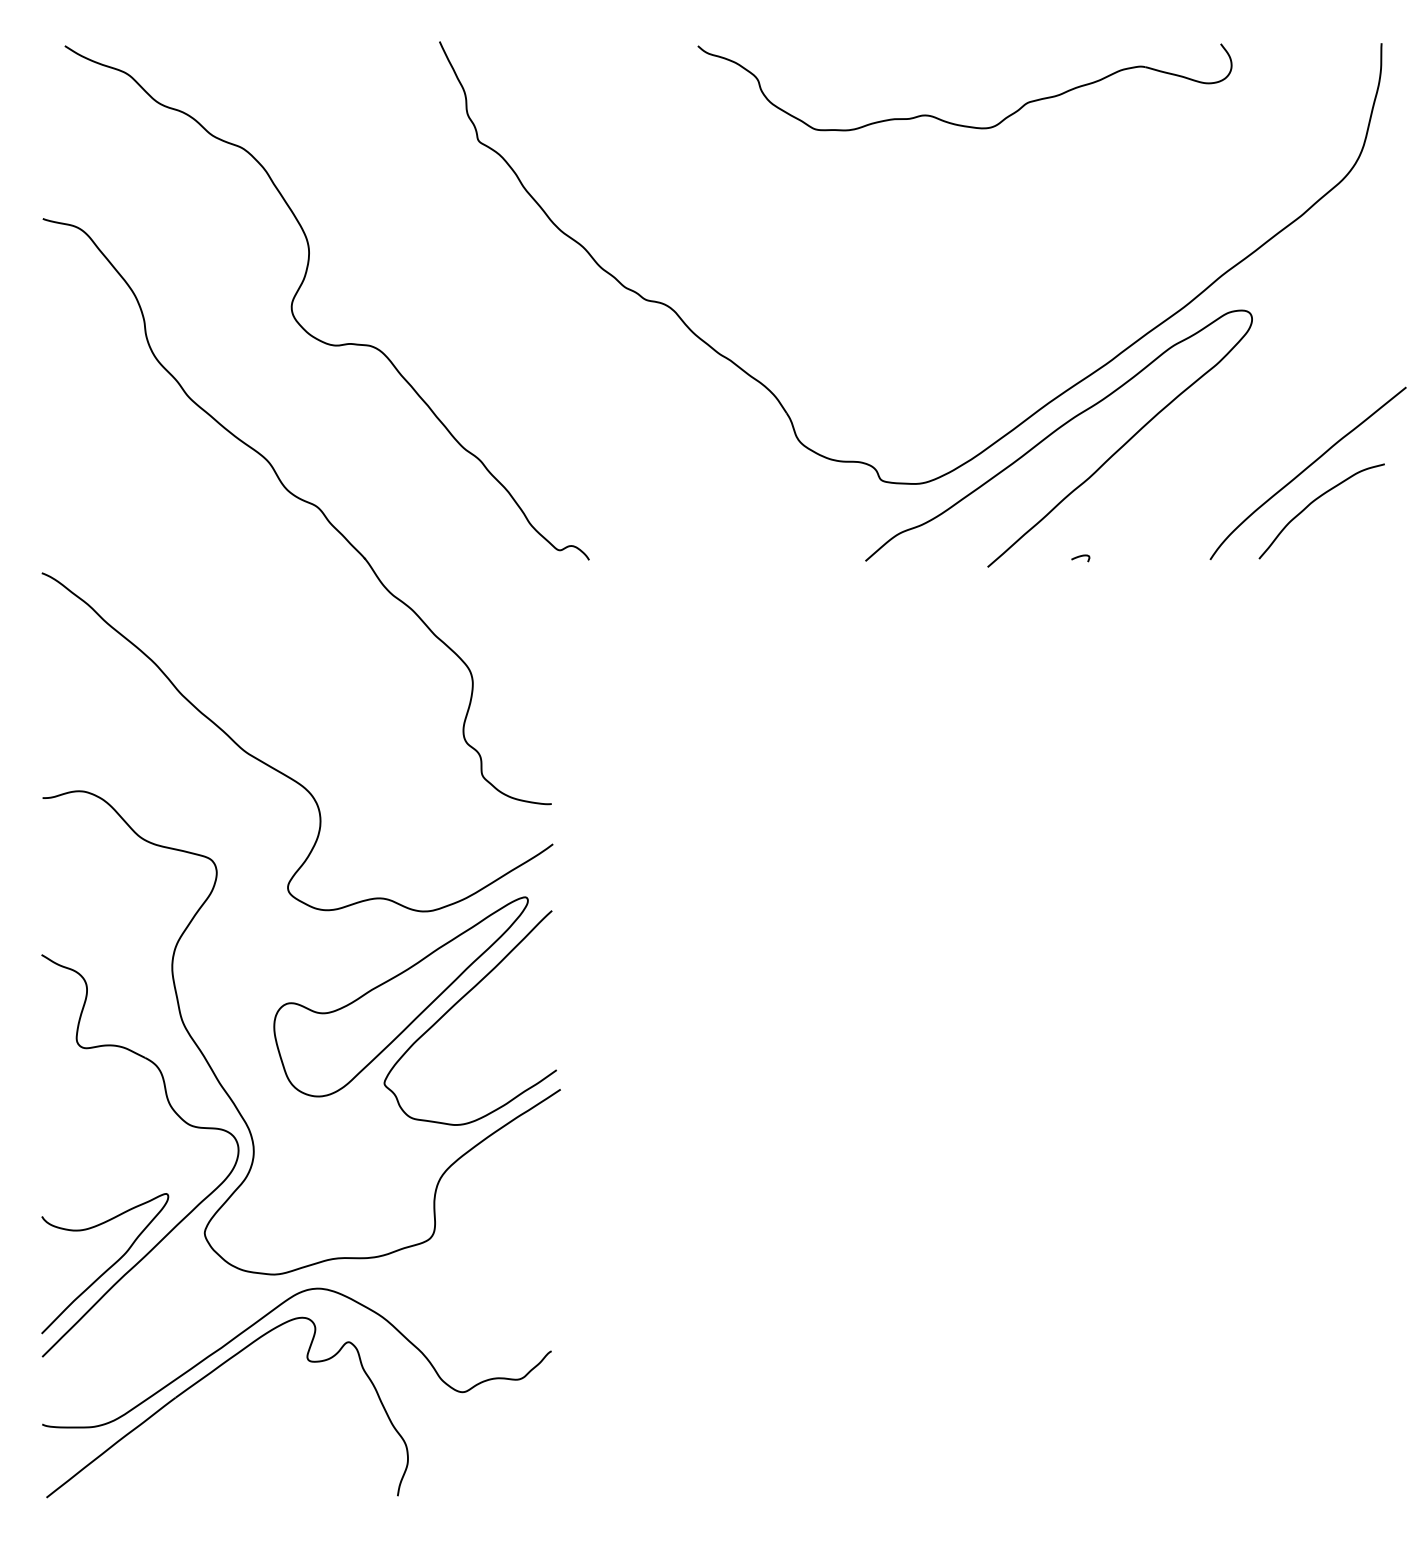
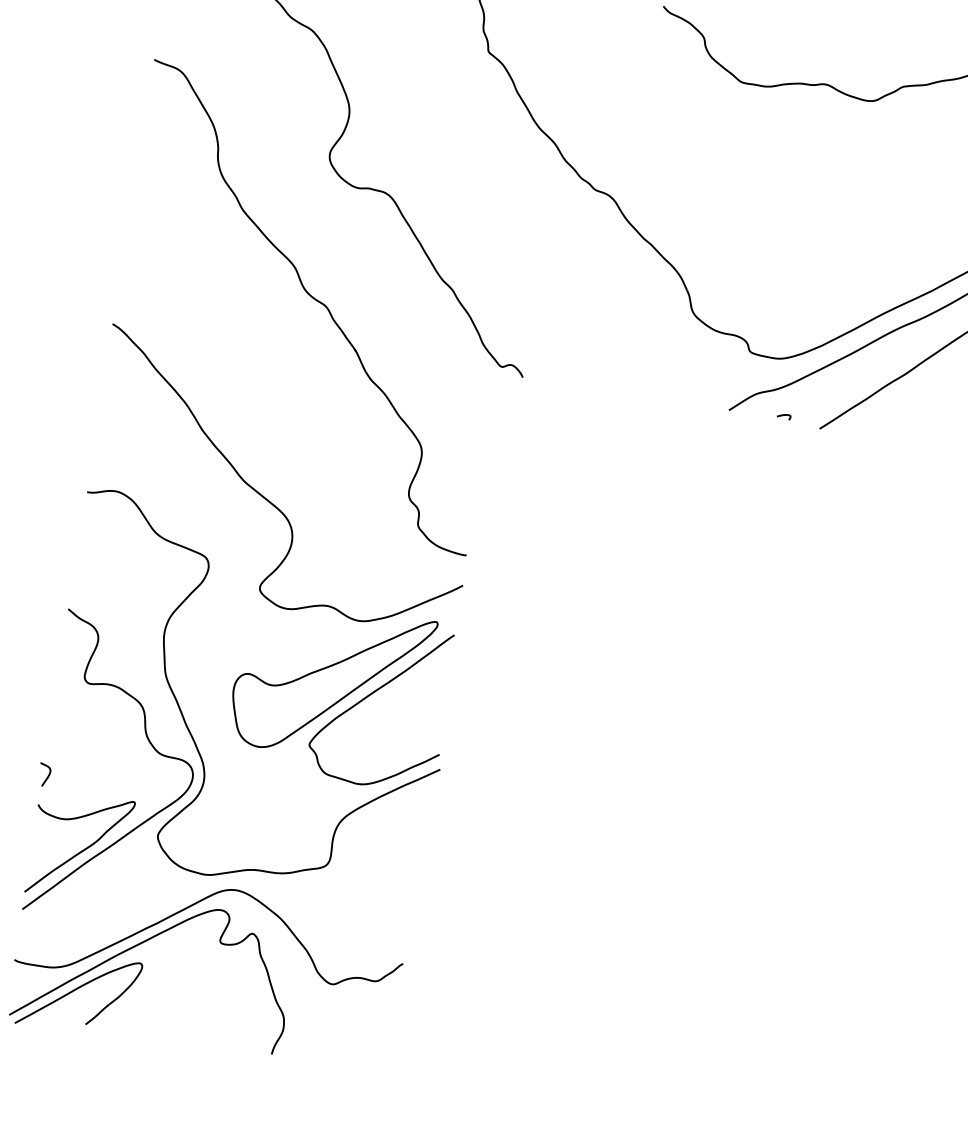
curve: (1080, 557) -> (783, 416), moved
curve: (48, 1177) -> (47, 776), added
part: (133, 1454) -> (79, 992), added

